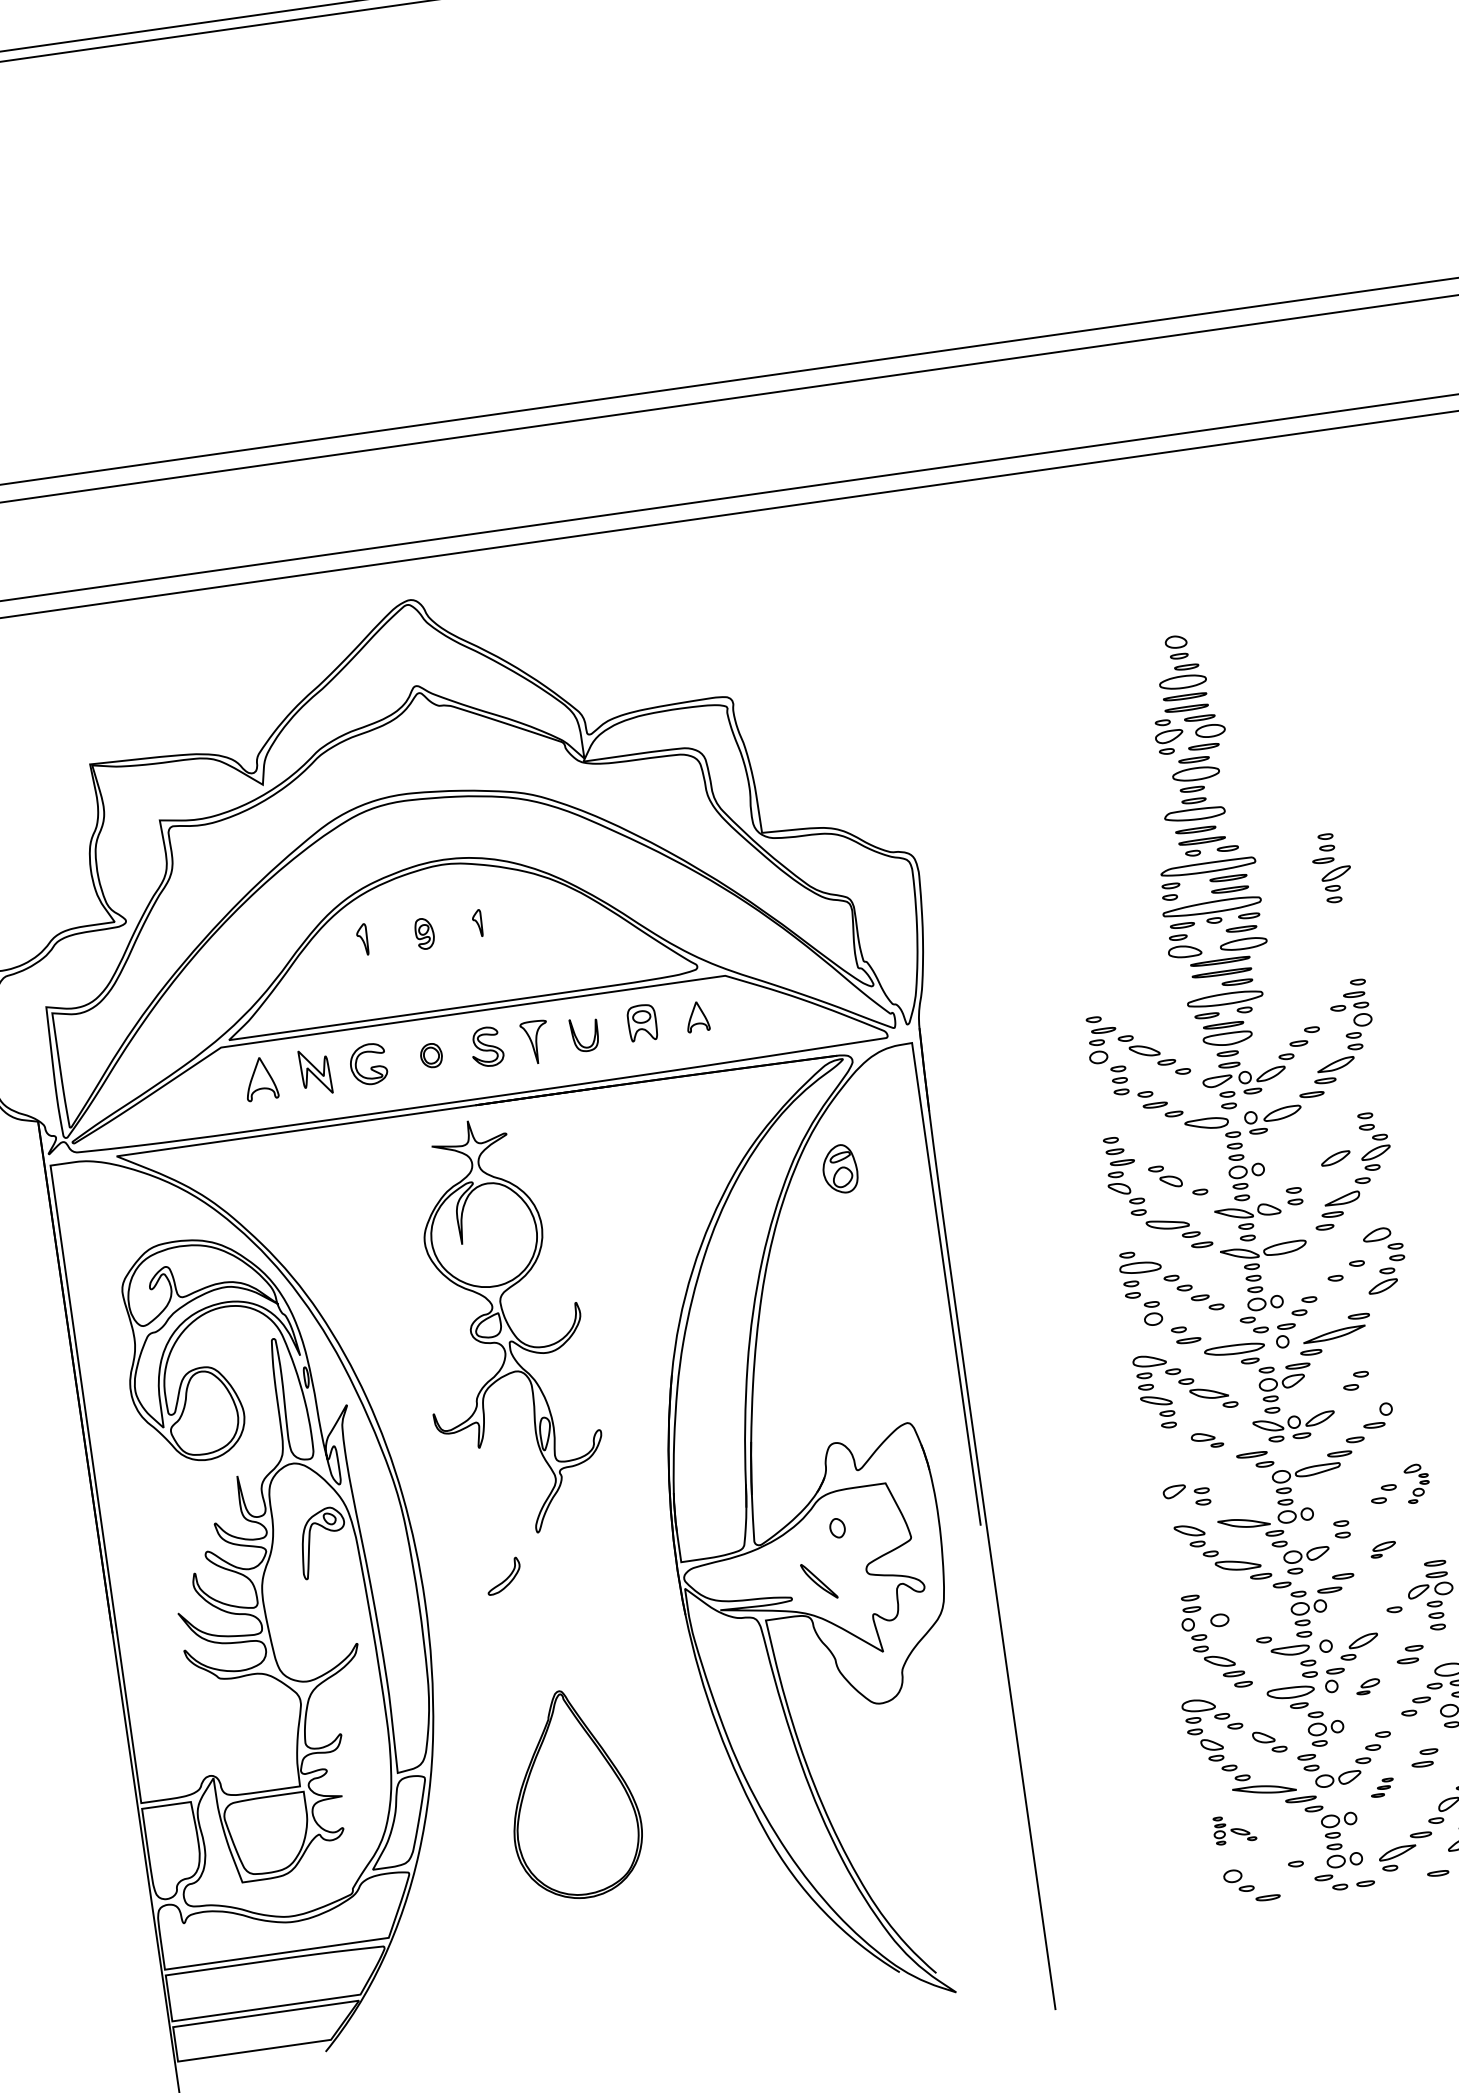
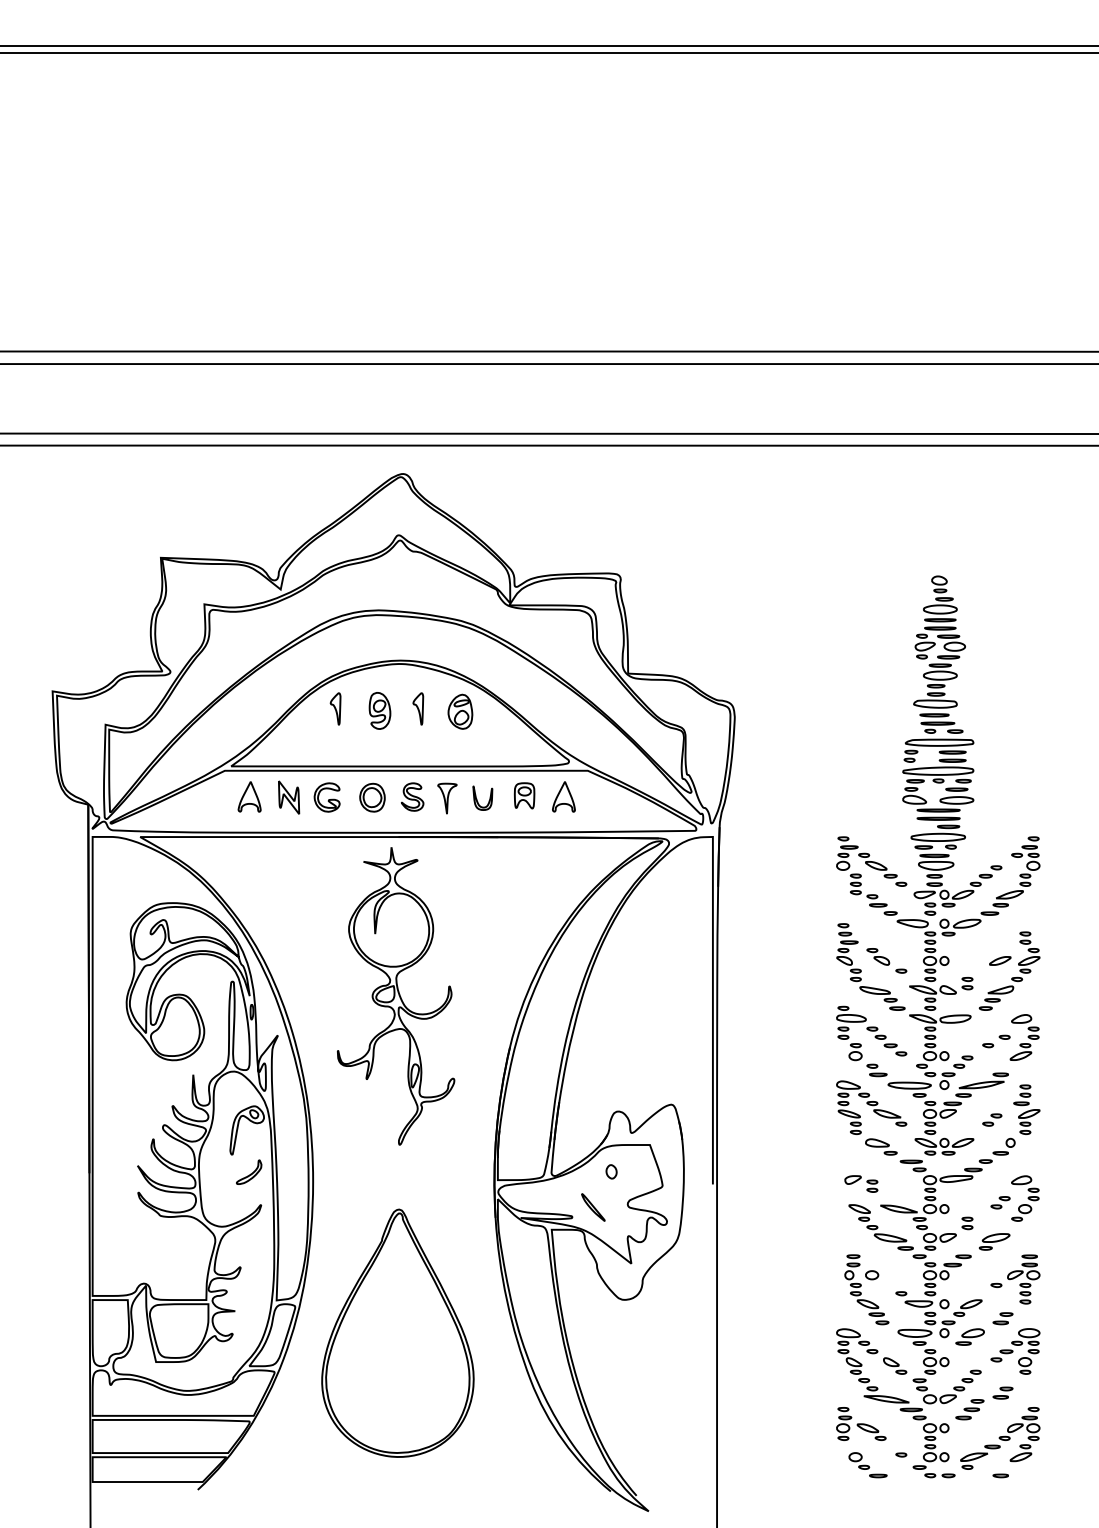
part: (1331, 867) -> (1026, 1109), moved
part: (477, 922) -> (418, 708), size x1.67
part: (423, 933) -> (379, 710), size x1.67
part: (362, 939) -> (335, 708), size x1.43
part: (696, 1016) -> (563, 796), size x1.43
part: (431, 1055) -> (372, 797), size x1.67
part: (840, 1168) -> (460, 711), moved
part: (1207, 1439) -> (881, 1146), size x1.43
part: (1417, 1483) -> (1025, 1198), size x1.67
part: (1383, 1549) -> (994, 1241), size x1.67
part: (504, 1575) -> (249, 1171), moved
part: (1367, 1686) -> (969, 1336), size x1.67
part: (1381, 1787) -> (969, 1409), size x1.67
part: (571, 1793) -> (397, 1332), size x1.67
part: (1234, 1828) -> (861, 1423), size x1.67

